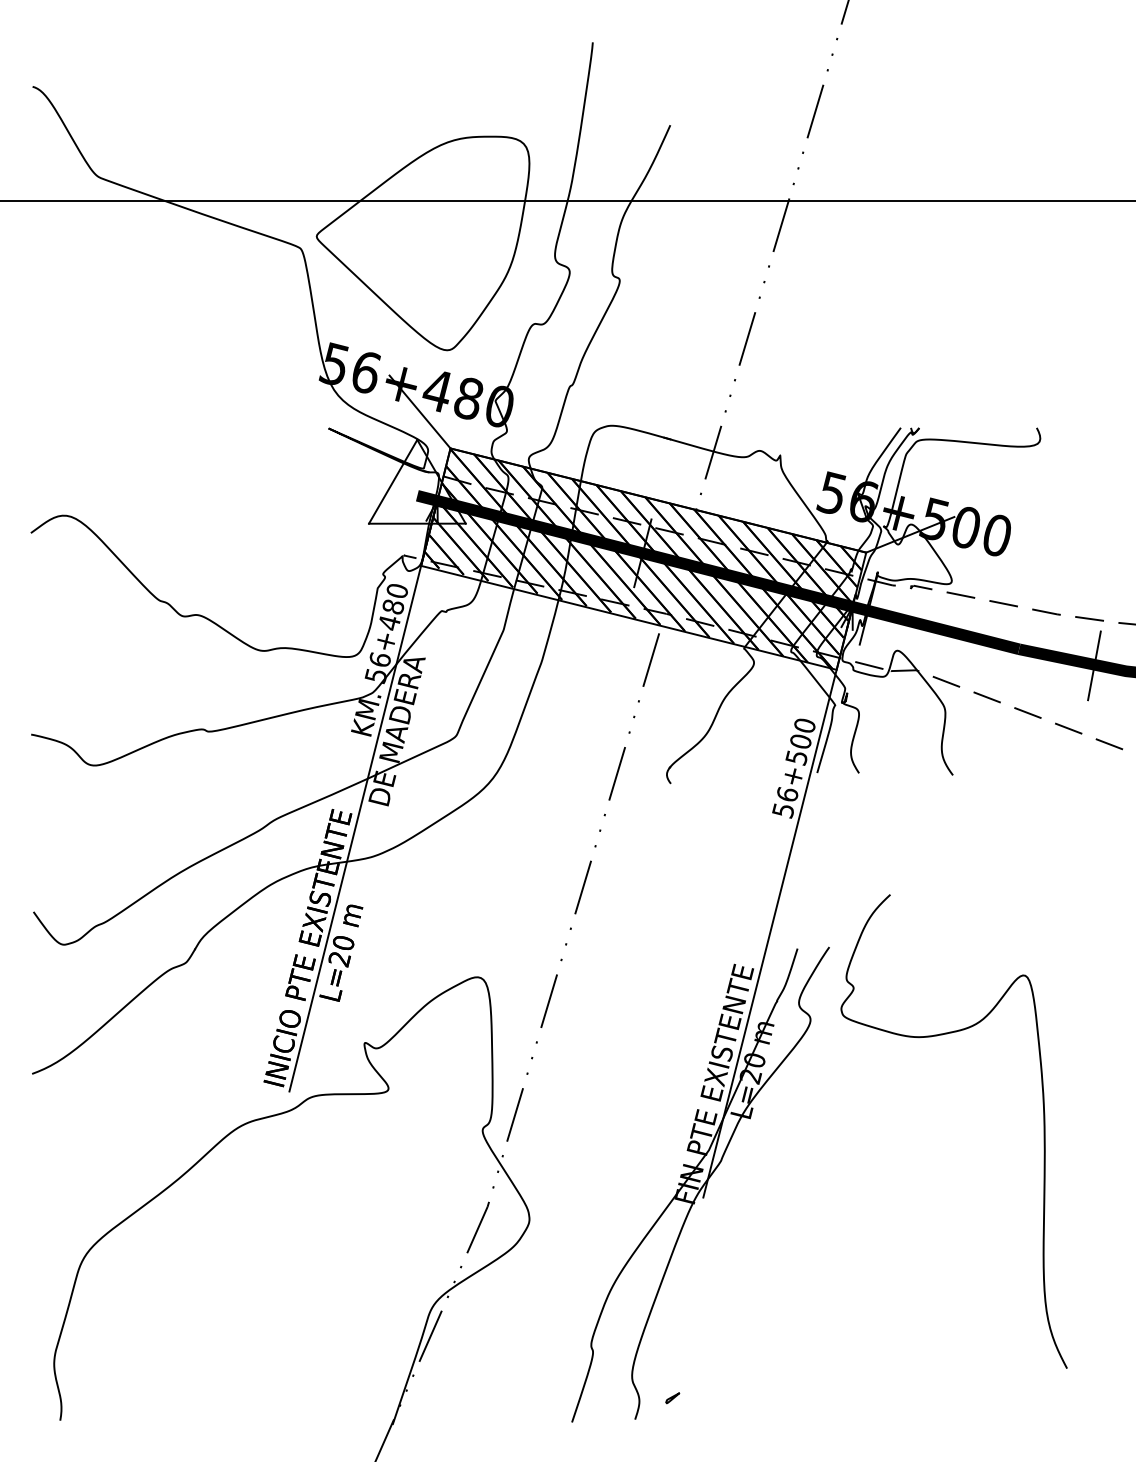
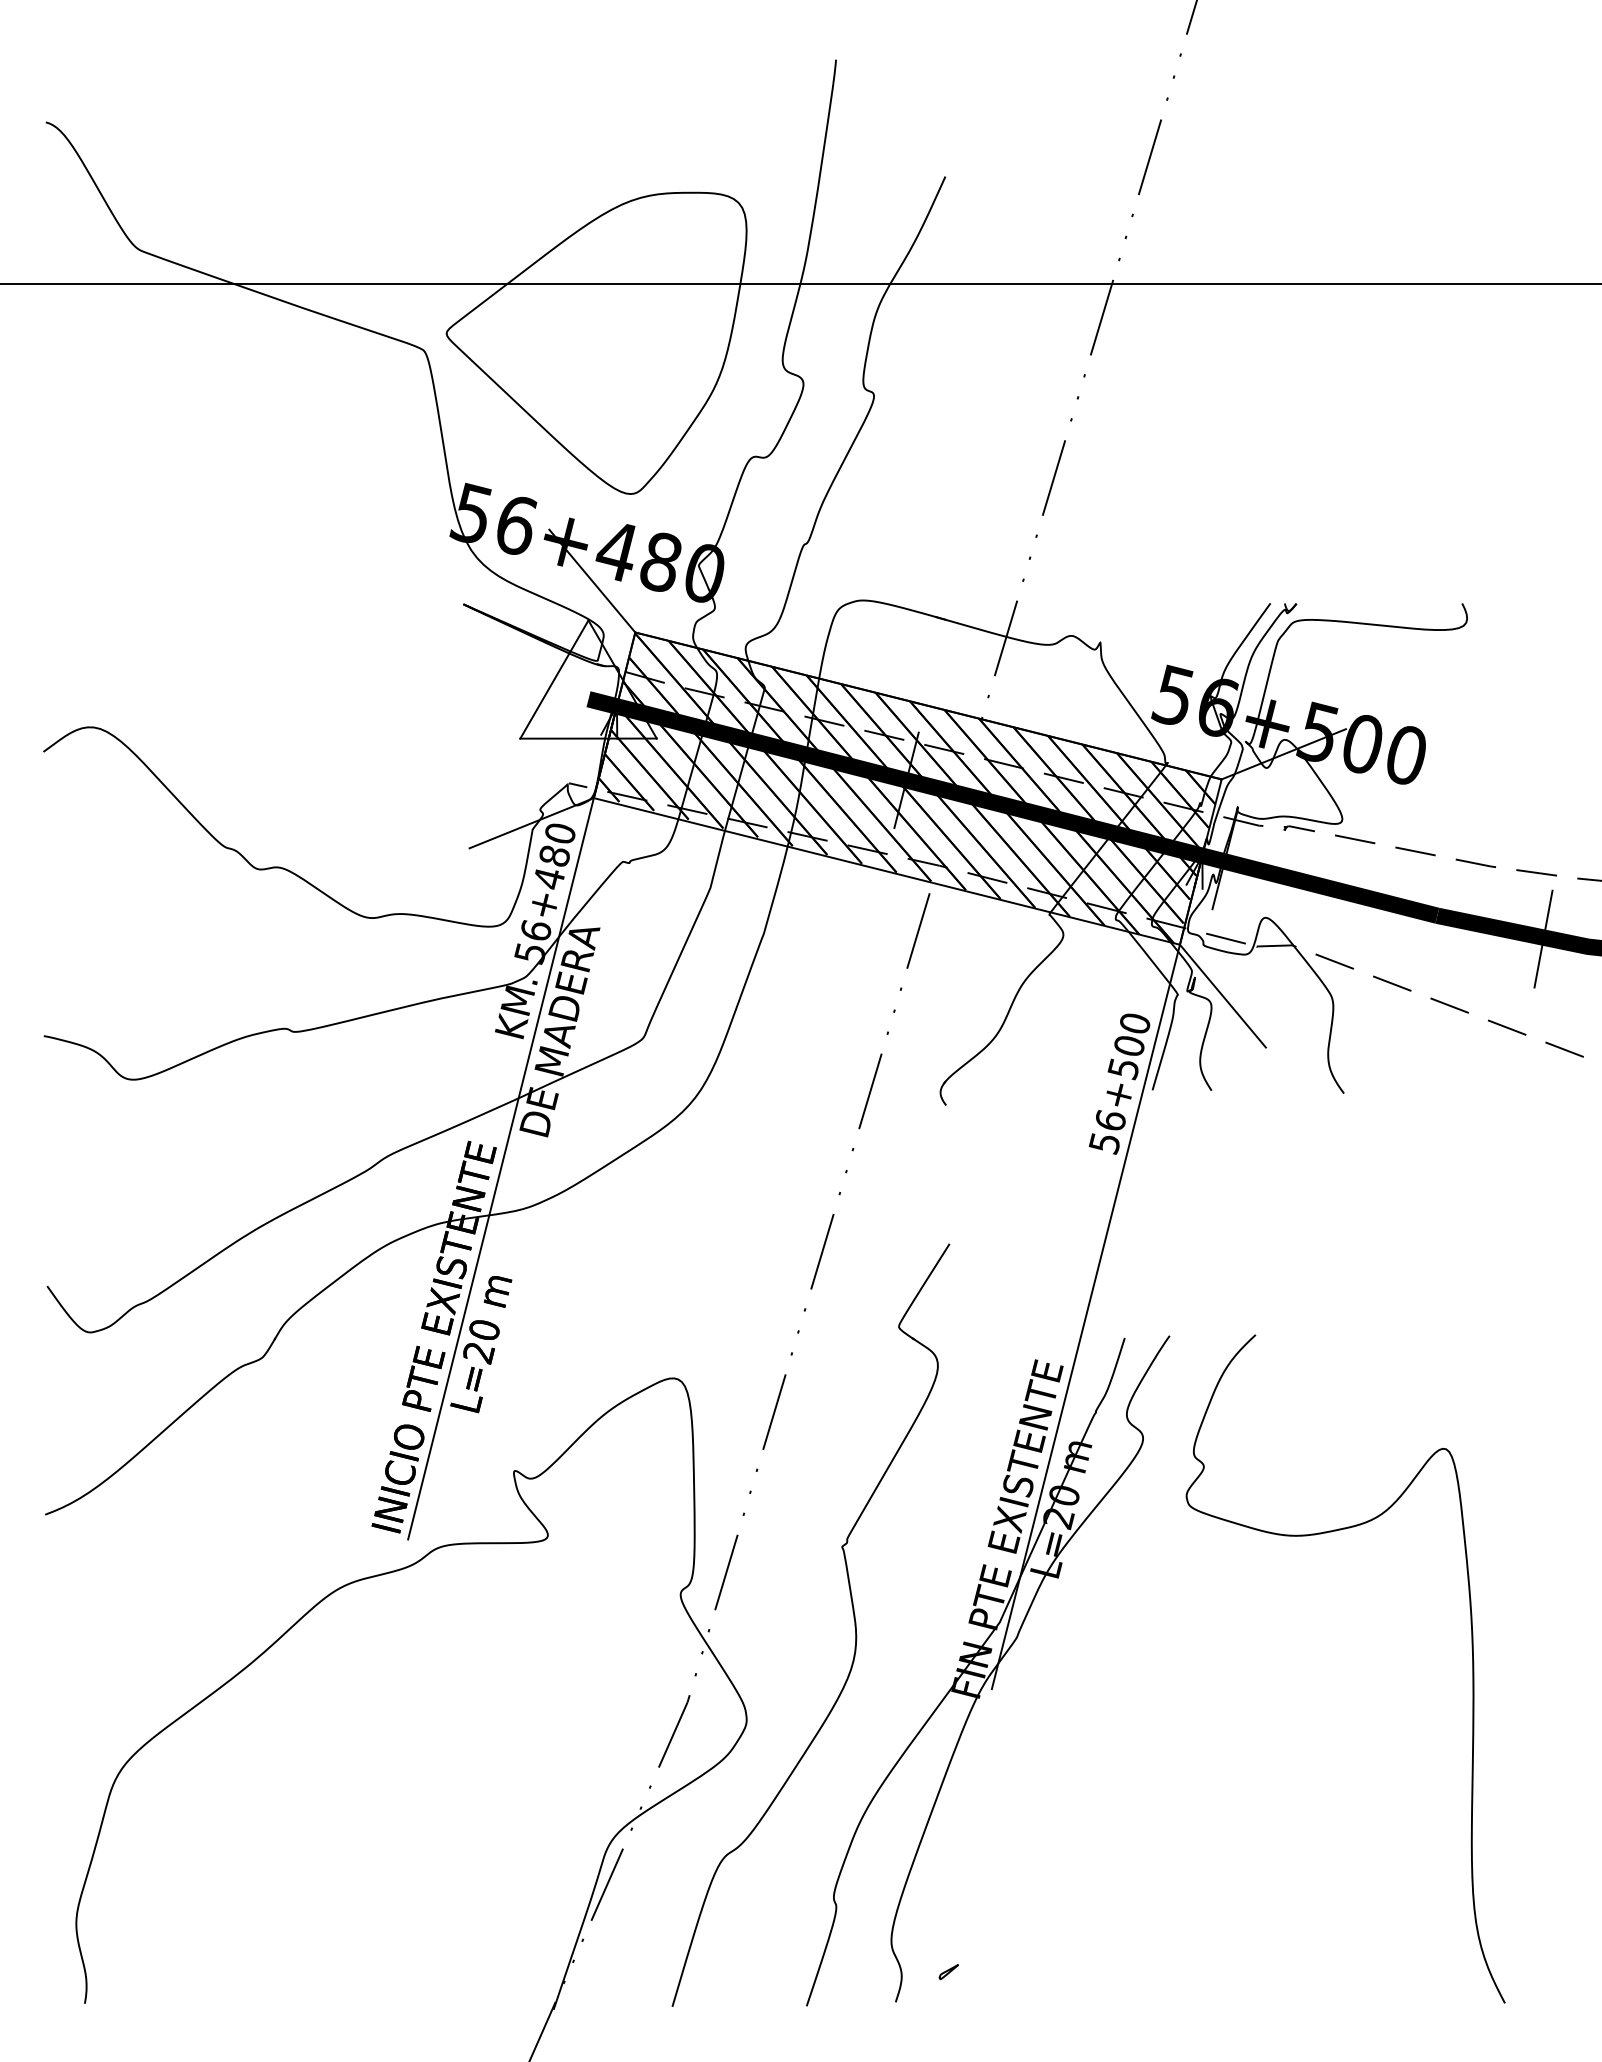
line: (376, 583) -> (531, 823), added
line: (866, 705) -> (1222, 995), added
curve: (1044, 1131) -> (1472, 1668), moved
part: (605, 1147) -> (853, 1618), added

